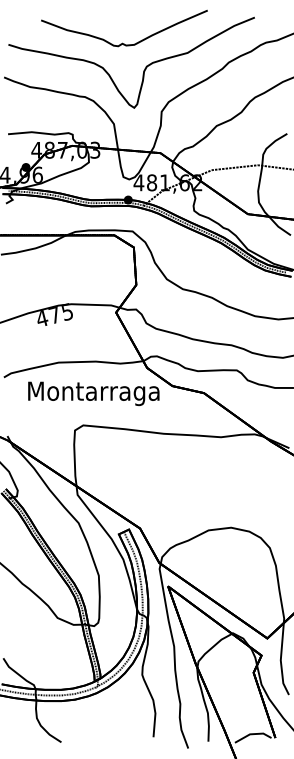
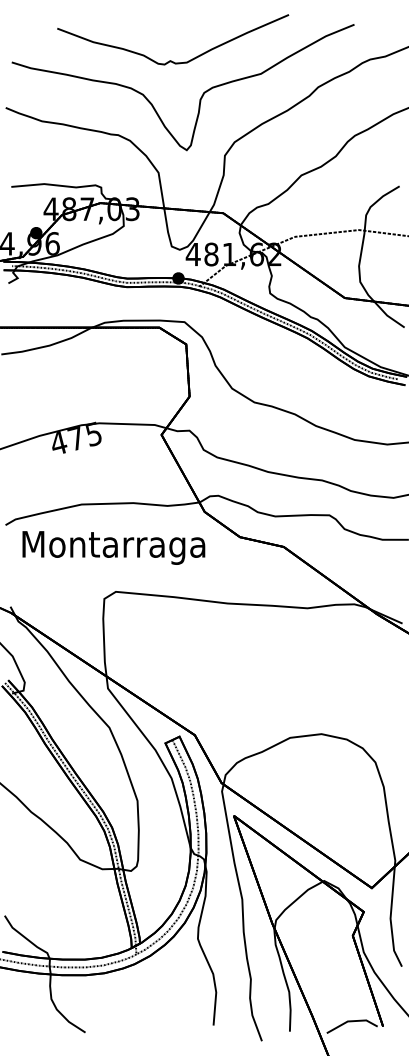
text: (93, 393) -> (113, 547), moved

